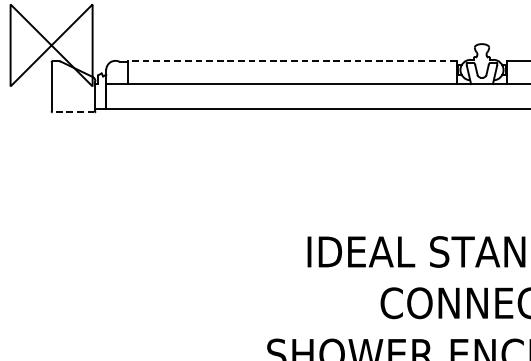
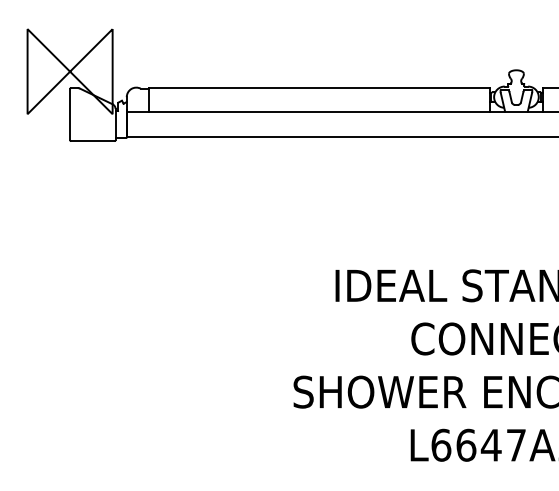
line: (292, 61) -> (319, 88), dashed -> solid
line: (73, 112) -> (92, 141), dashed -> solid

